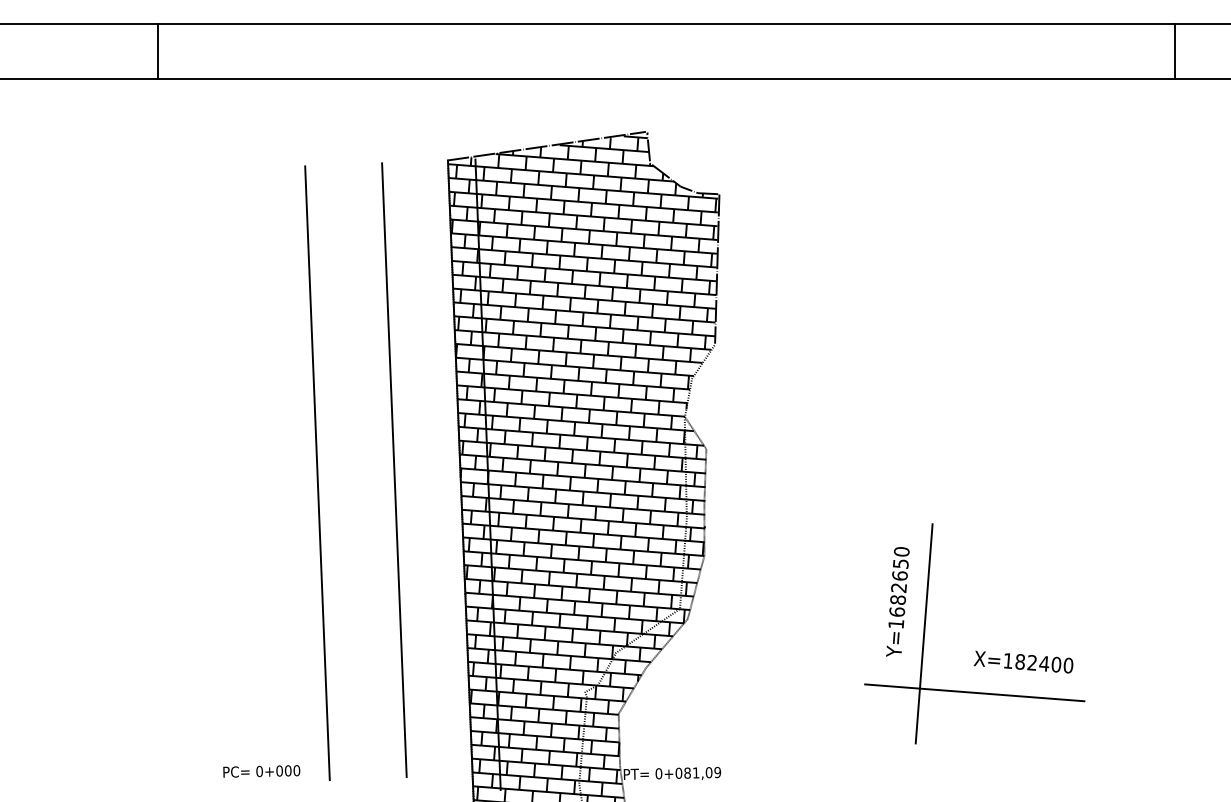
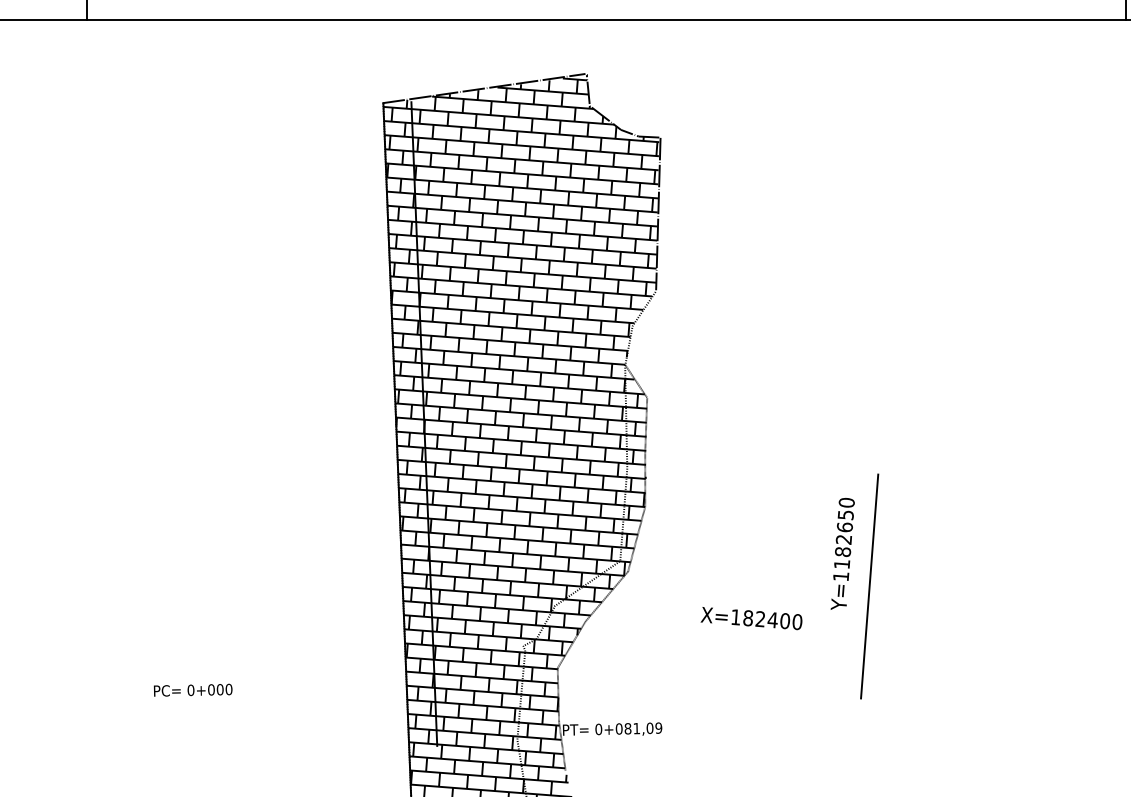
line: (394, 470) -> (328, 419), removed
line: (317, 473) -> (250, 422), removed
text: (897, 611) -> (842, 563), Y=1682650 -> Y=1182650
text: (1023, 661) -> (751, 617), moved
line: (974, 692) -> (921, 646), removed
text: (261, 771) -> (192, 690), moved

